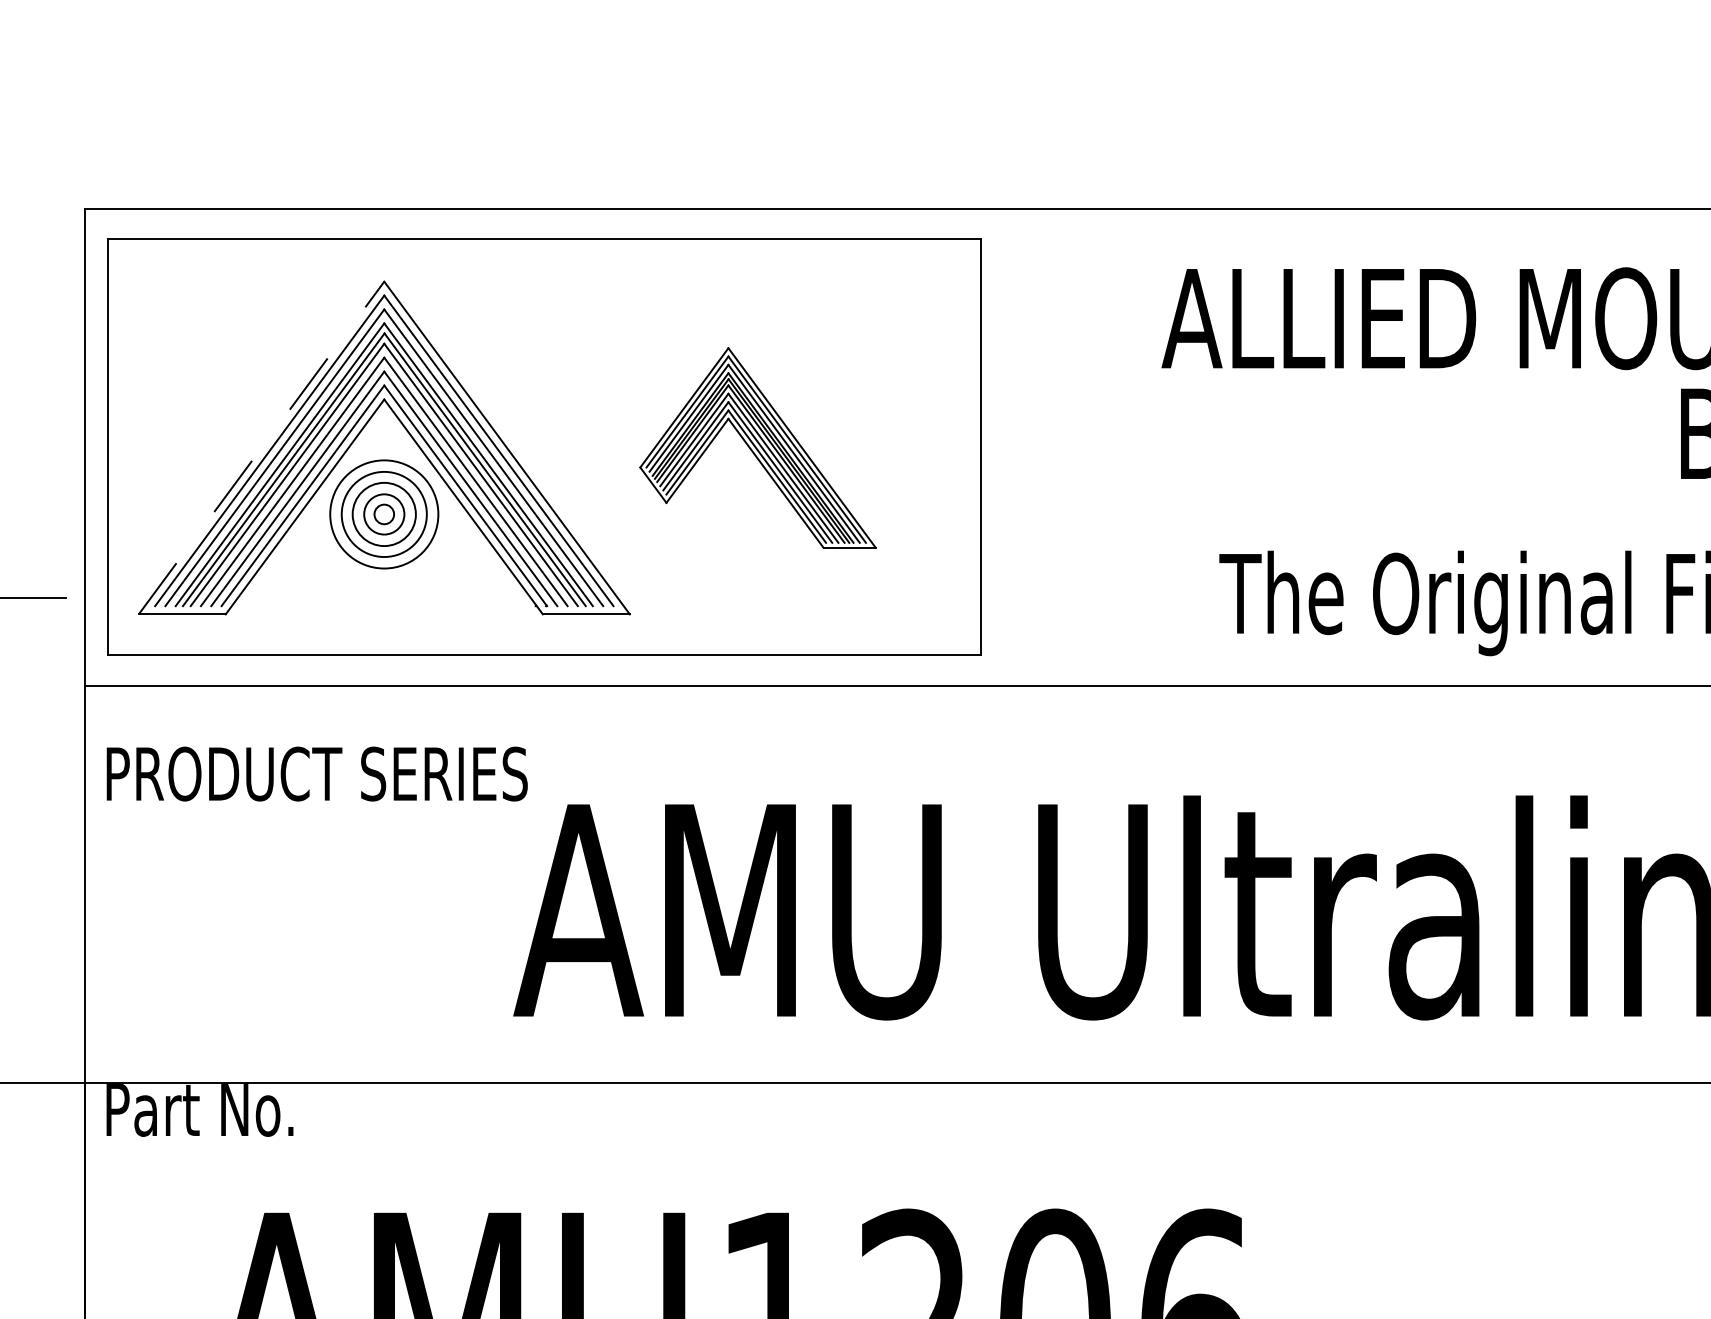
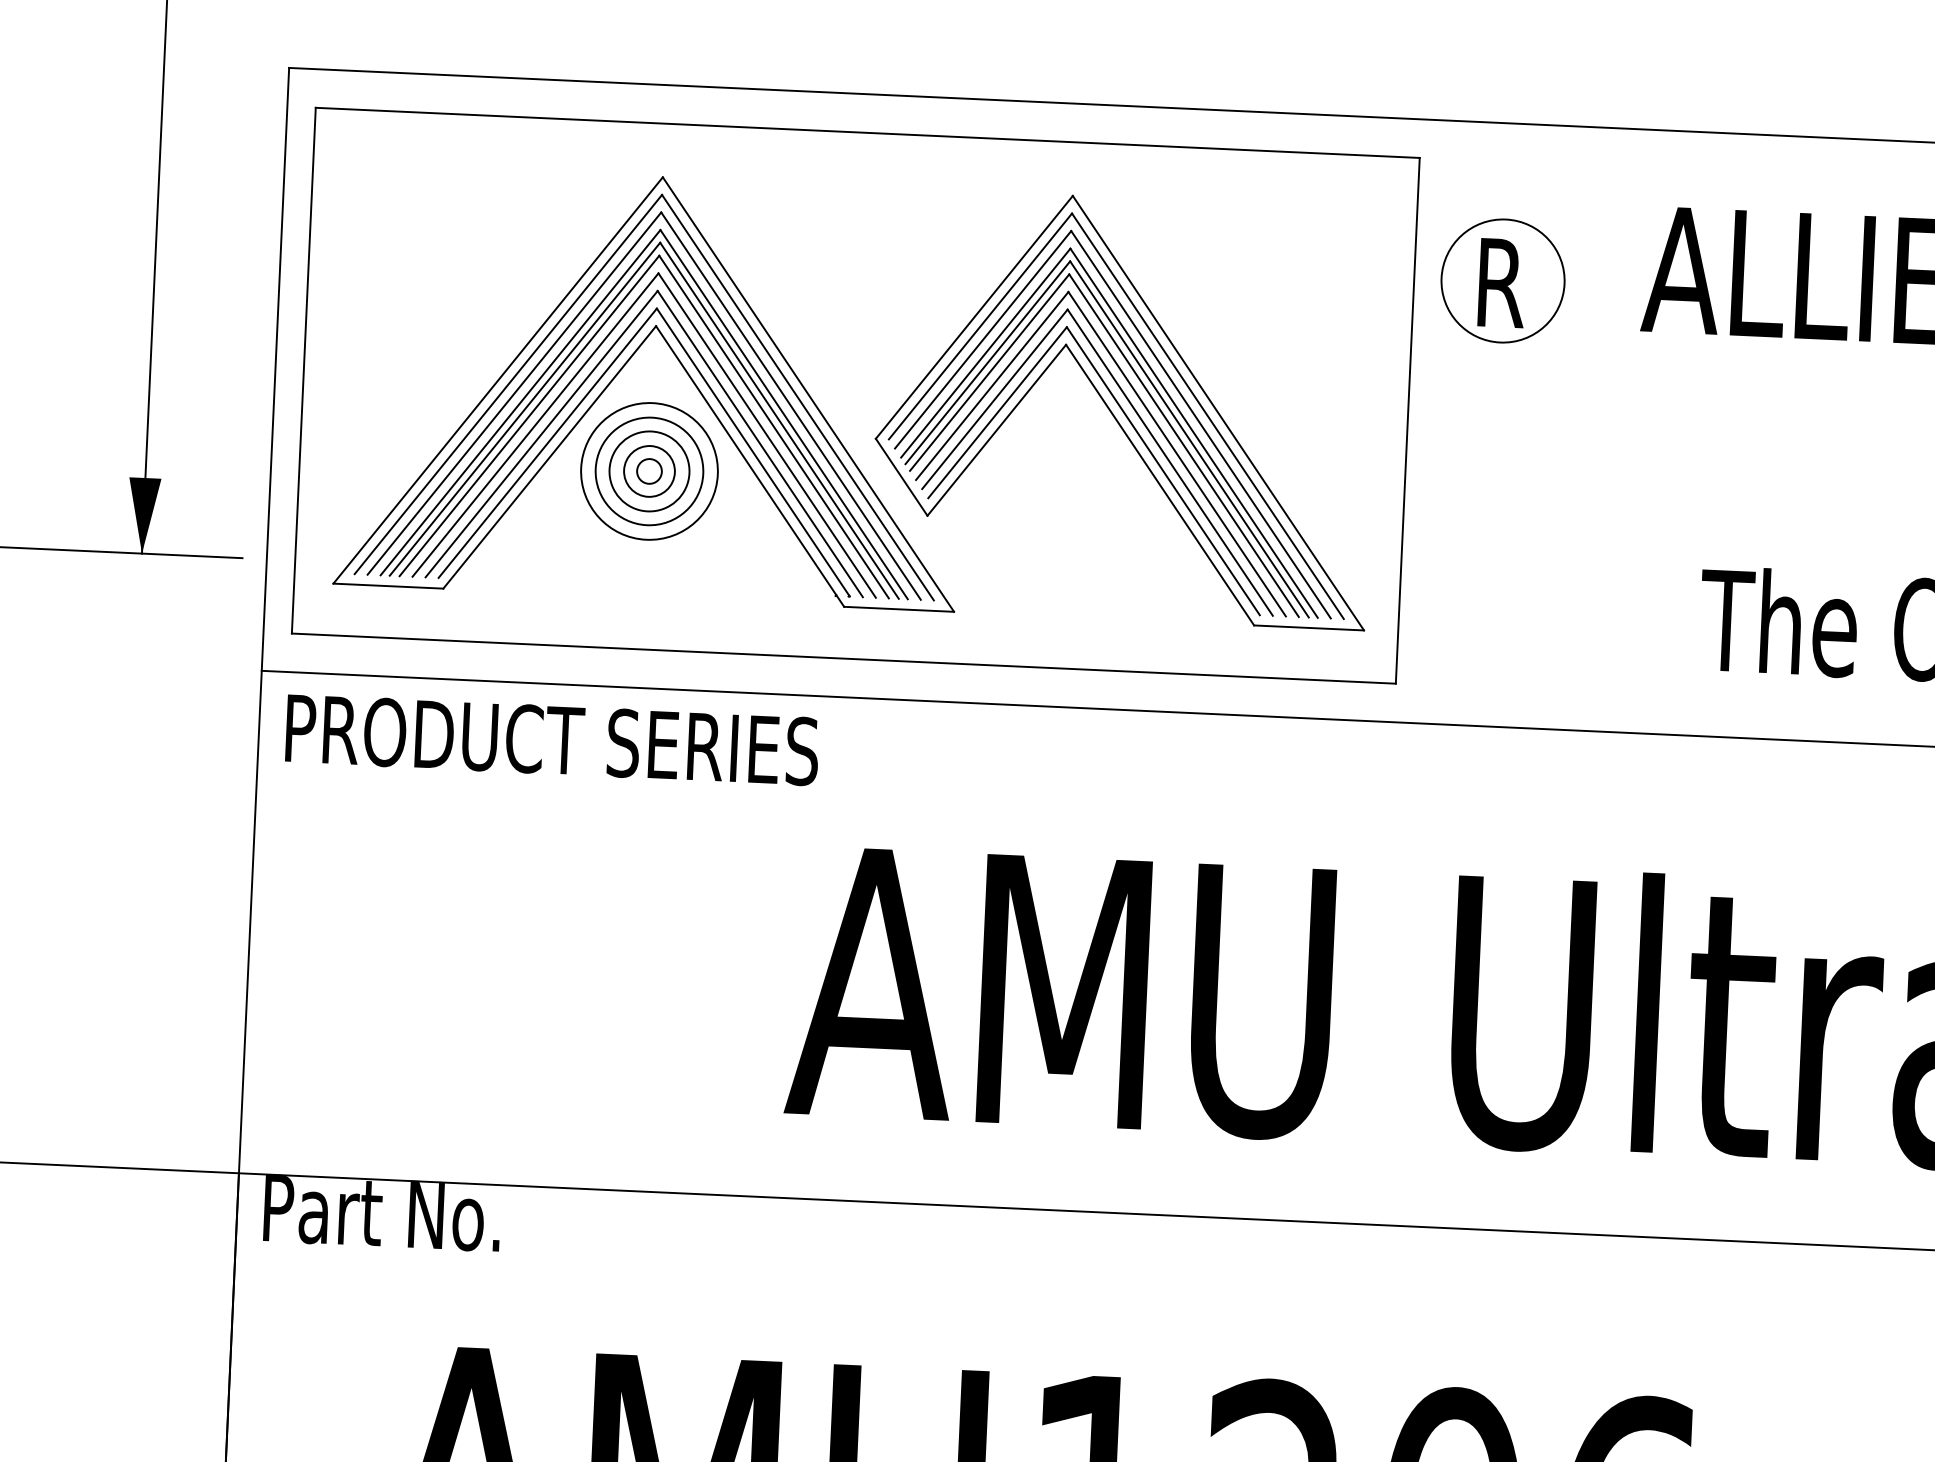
part: (1051, 332) -> (1503, 279), added
part: (757, 447) -> (1124, 408), size x1.67
line: (261, 448) -> (498, 381), dashed -> solid
text: (316, 773) -> (551, 739), moved

